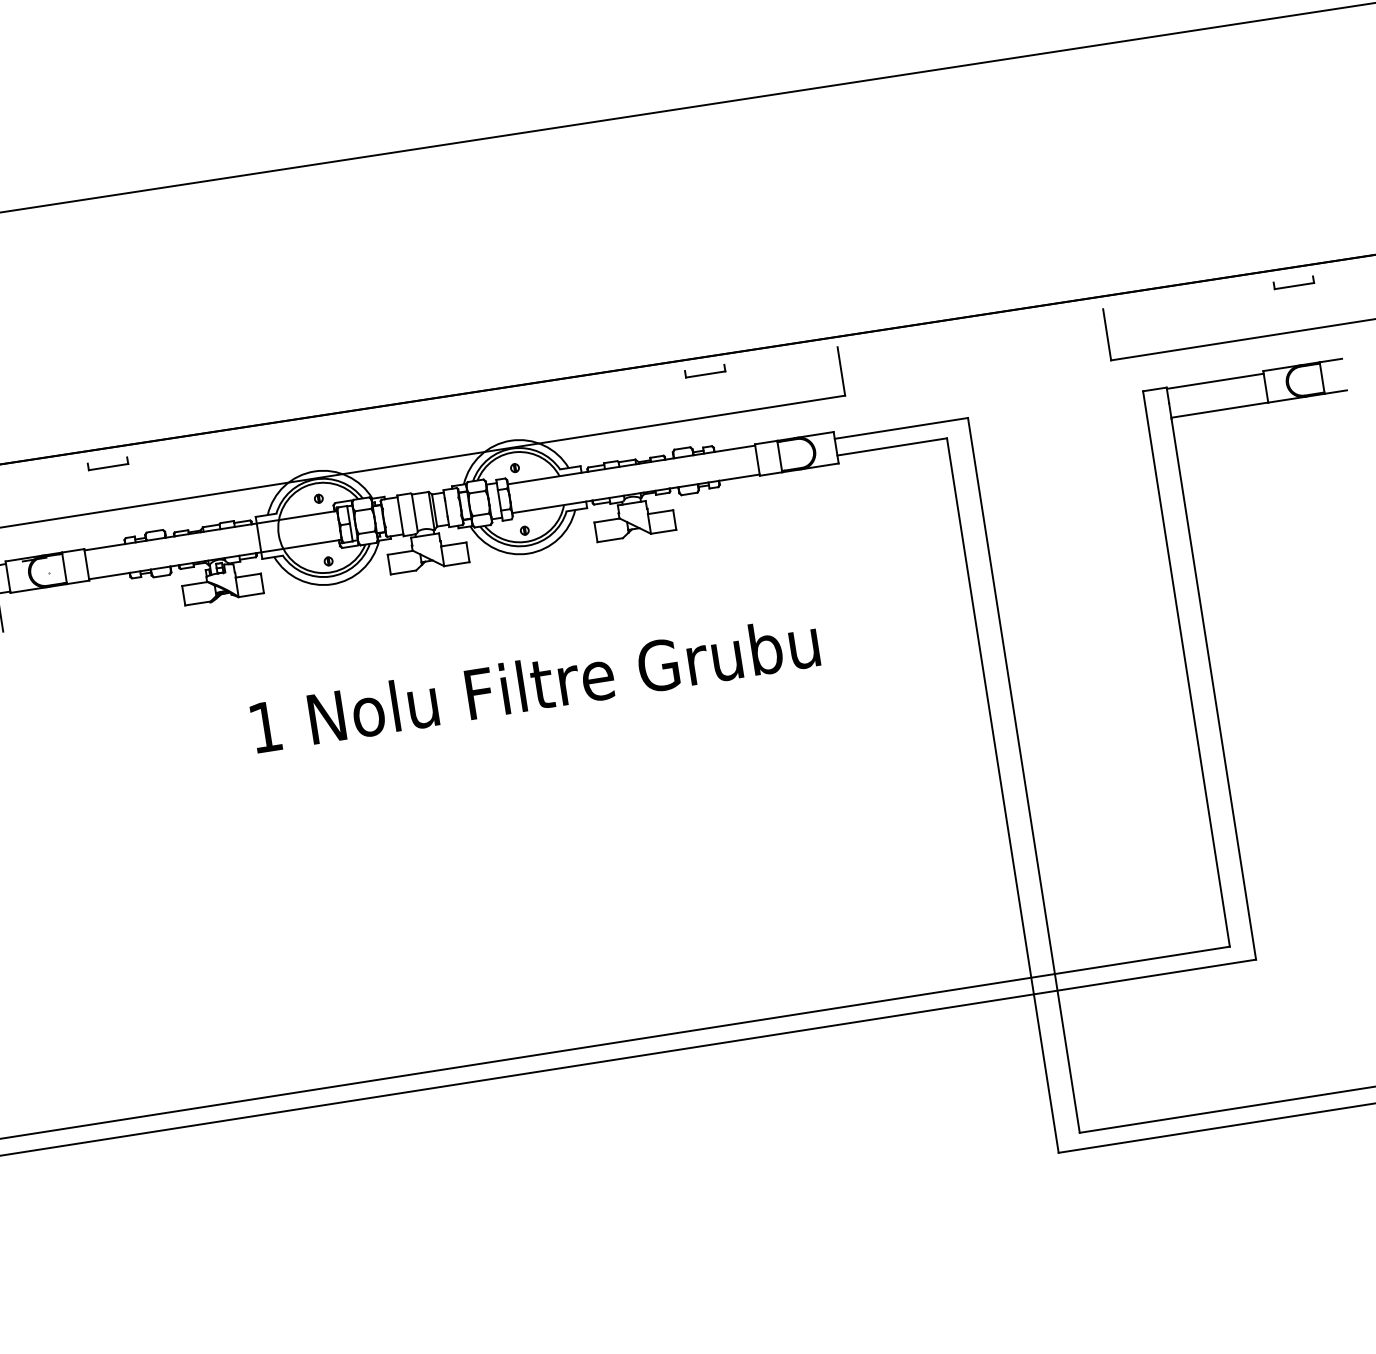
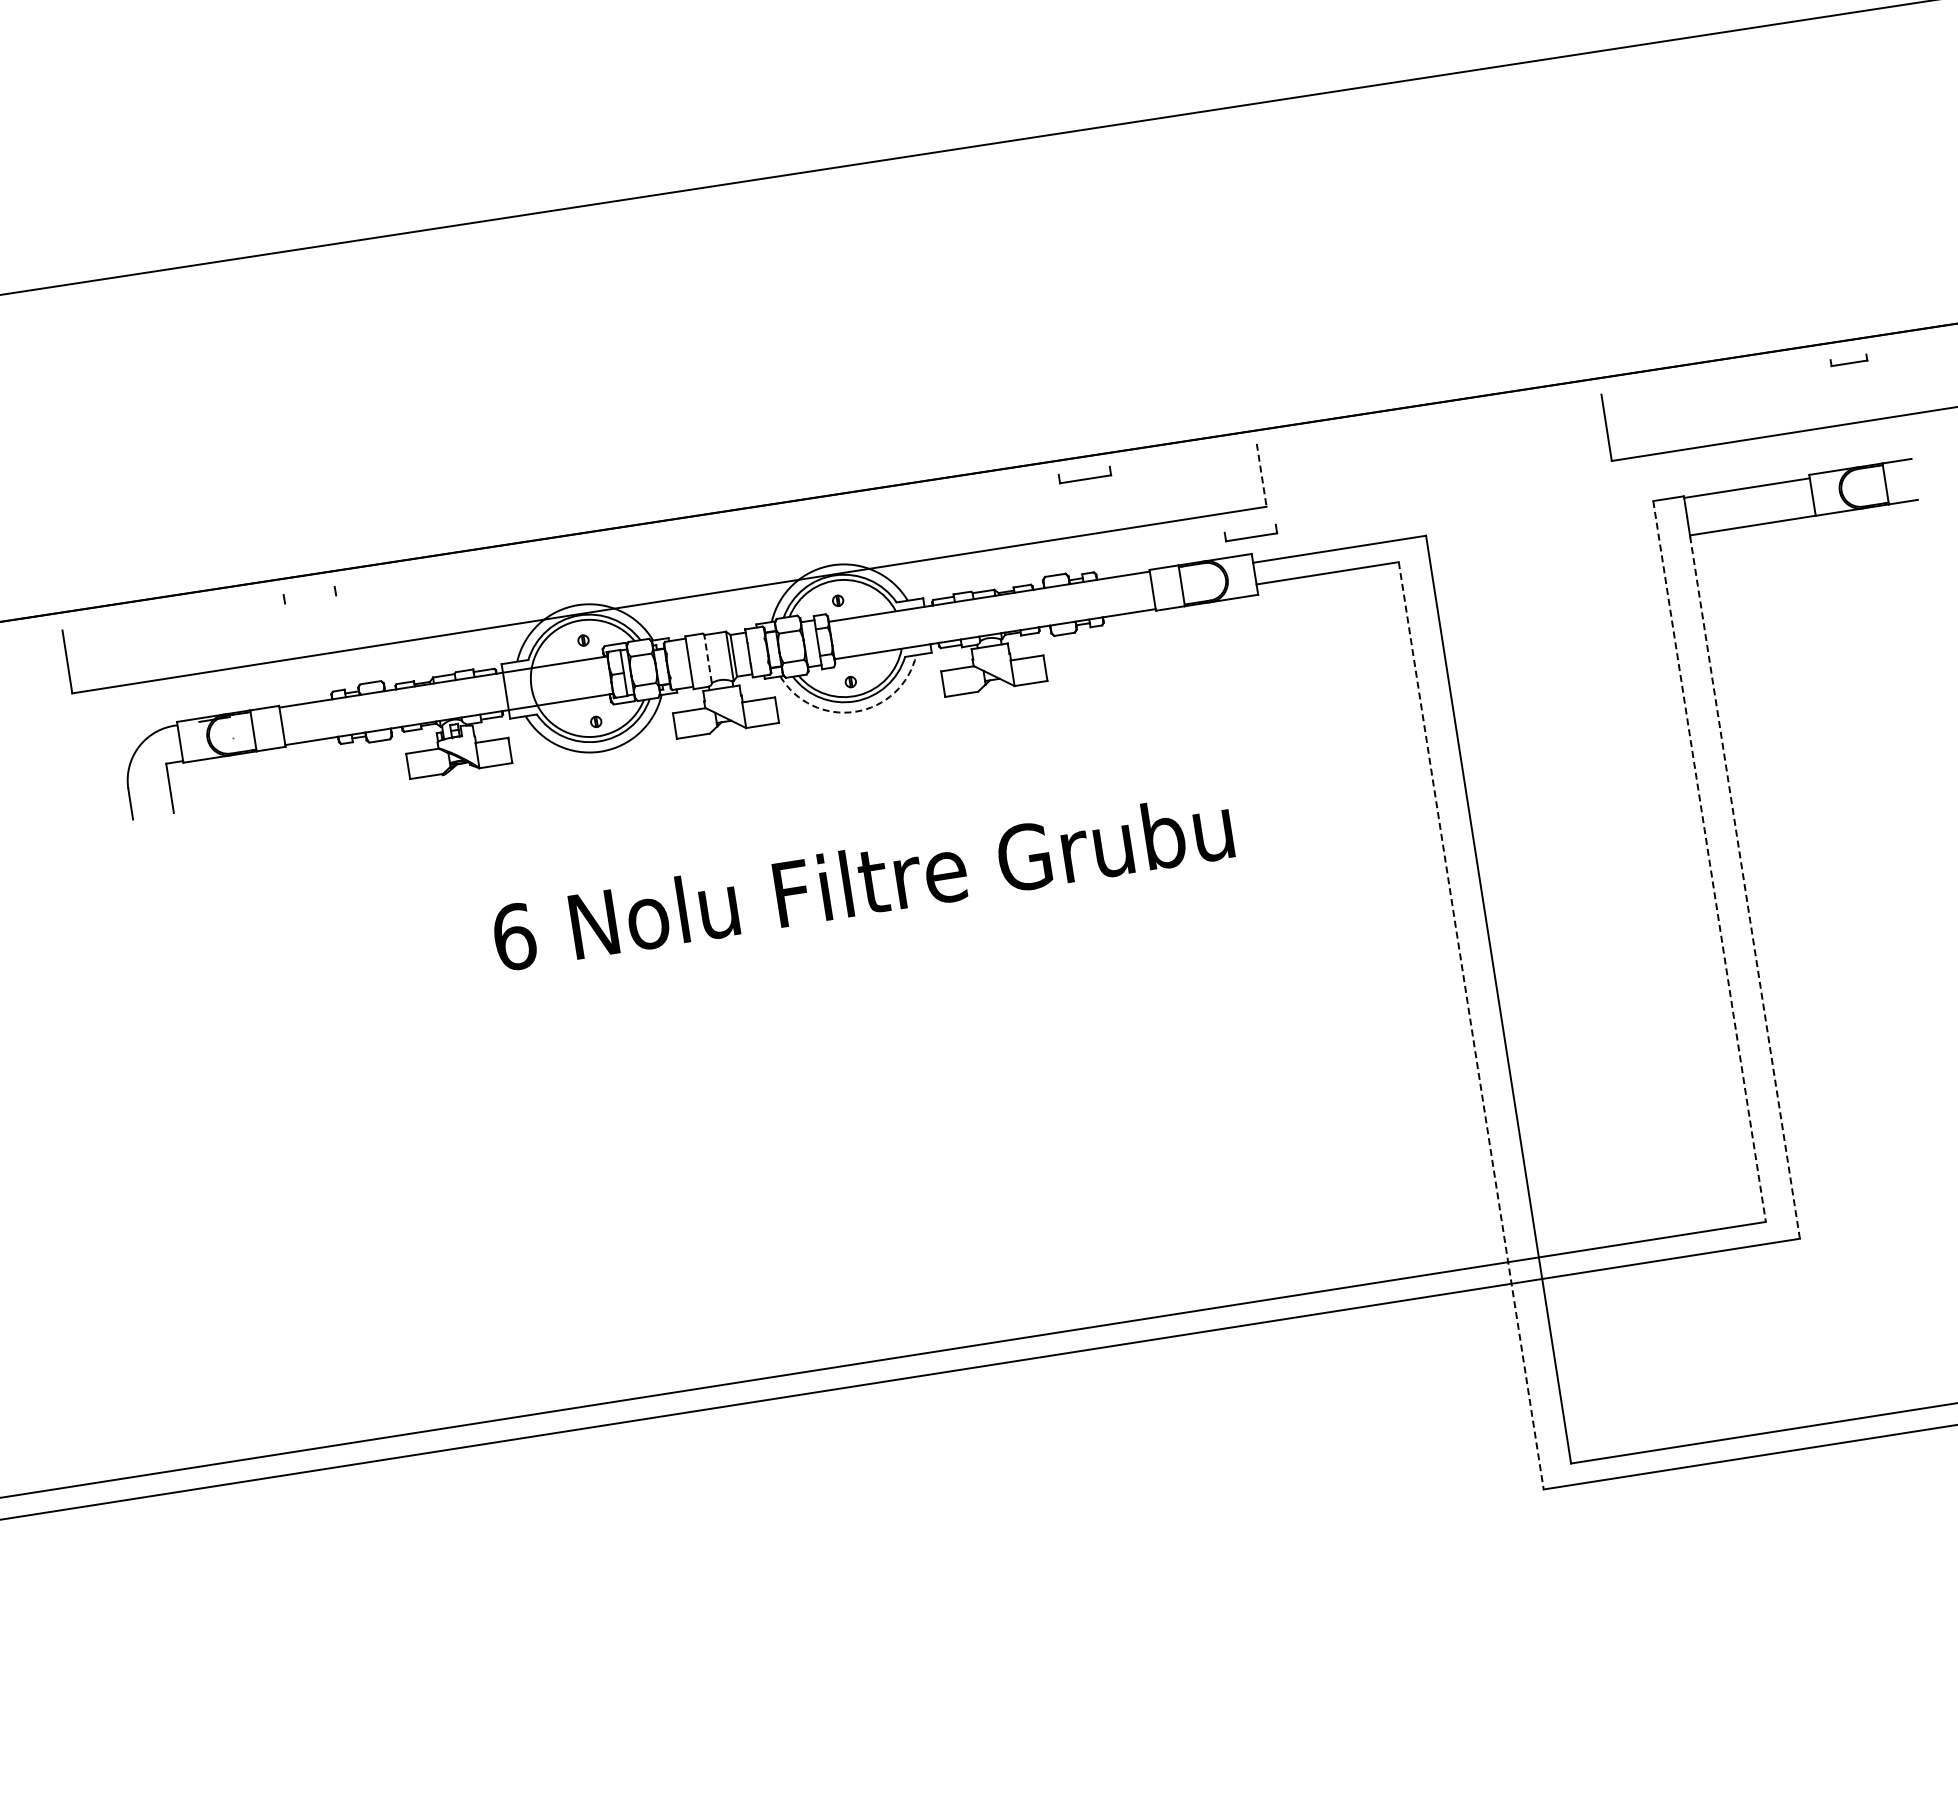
part: (1293, 282) -> (1848, 360), size x0.7
line: (841, 371) -> (1261, 475), solid -> dashed
part: (832, 415) -> (1250, 532), added
line: (108, 467) -> (310, 599), removed
line: (415, 512) -> (708, 658), solid -> dashed
arc: (528, 553) -> (855, 711), solid -> dashed
line: (1186, 668) -> (1709, 861), solid -> dashed
line: (1214, 689) -> (1745, 887), solid -> dashed
text: (266, 727) -> (515, 937), 1 -> 6
line: (1003, 796) -> (1471, 1026), solid -> dashed

